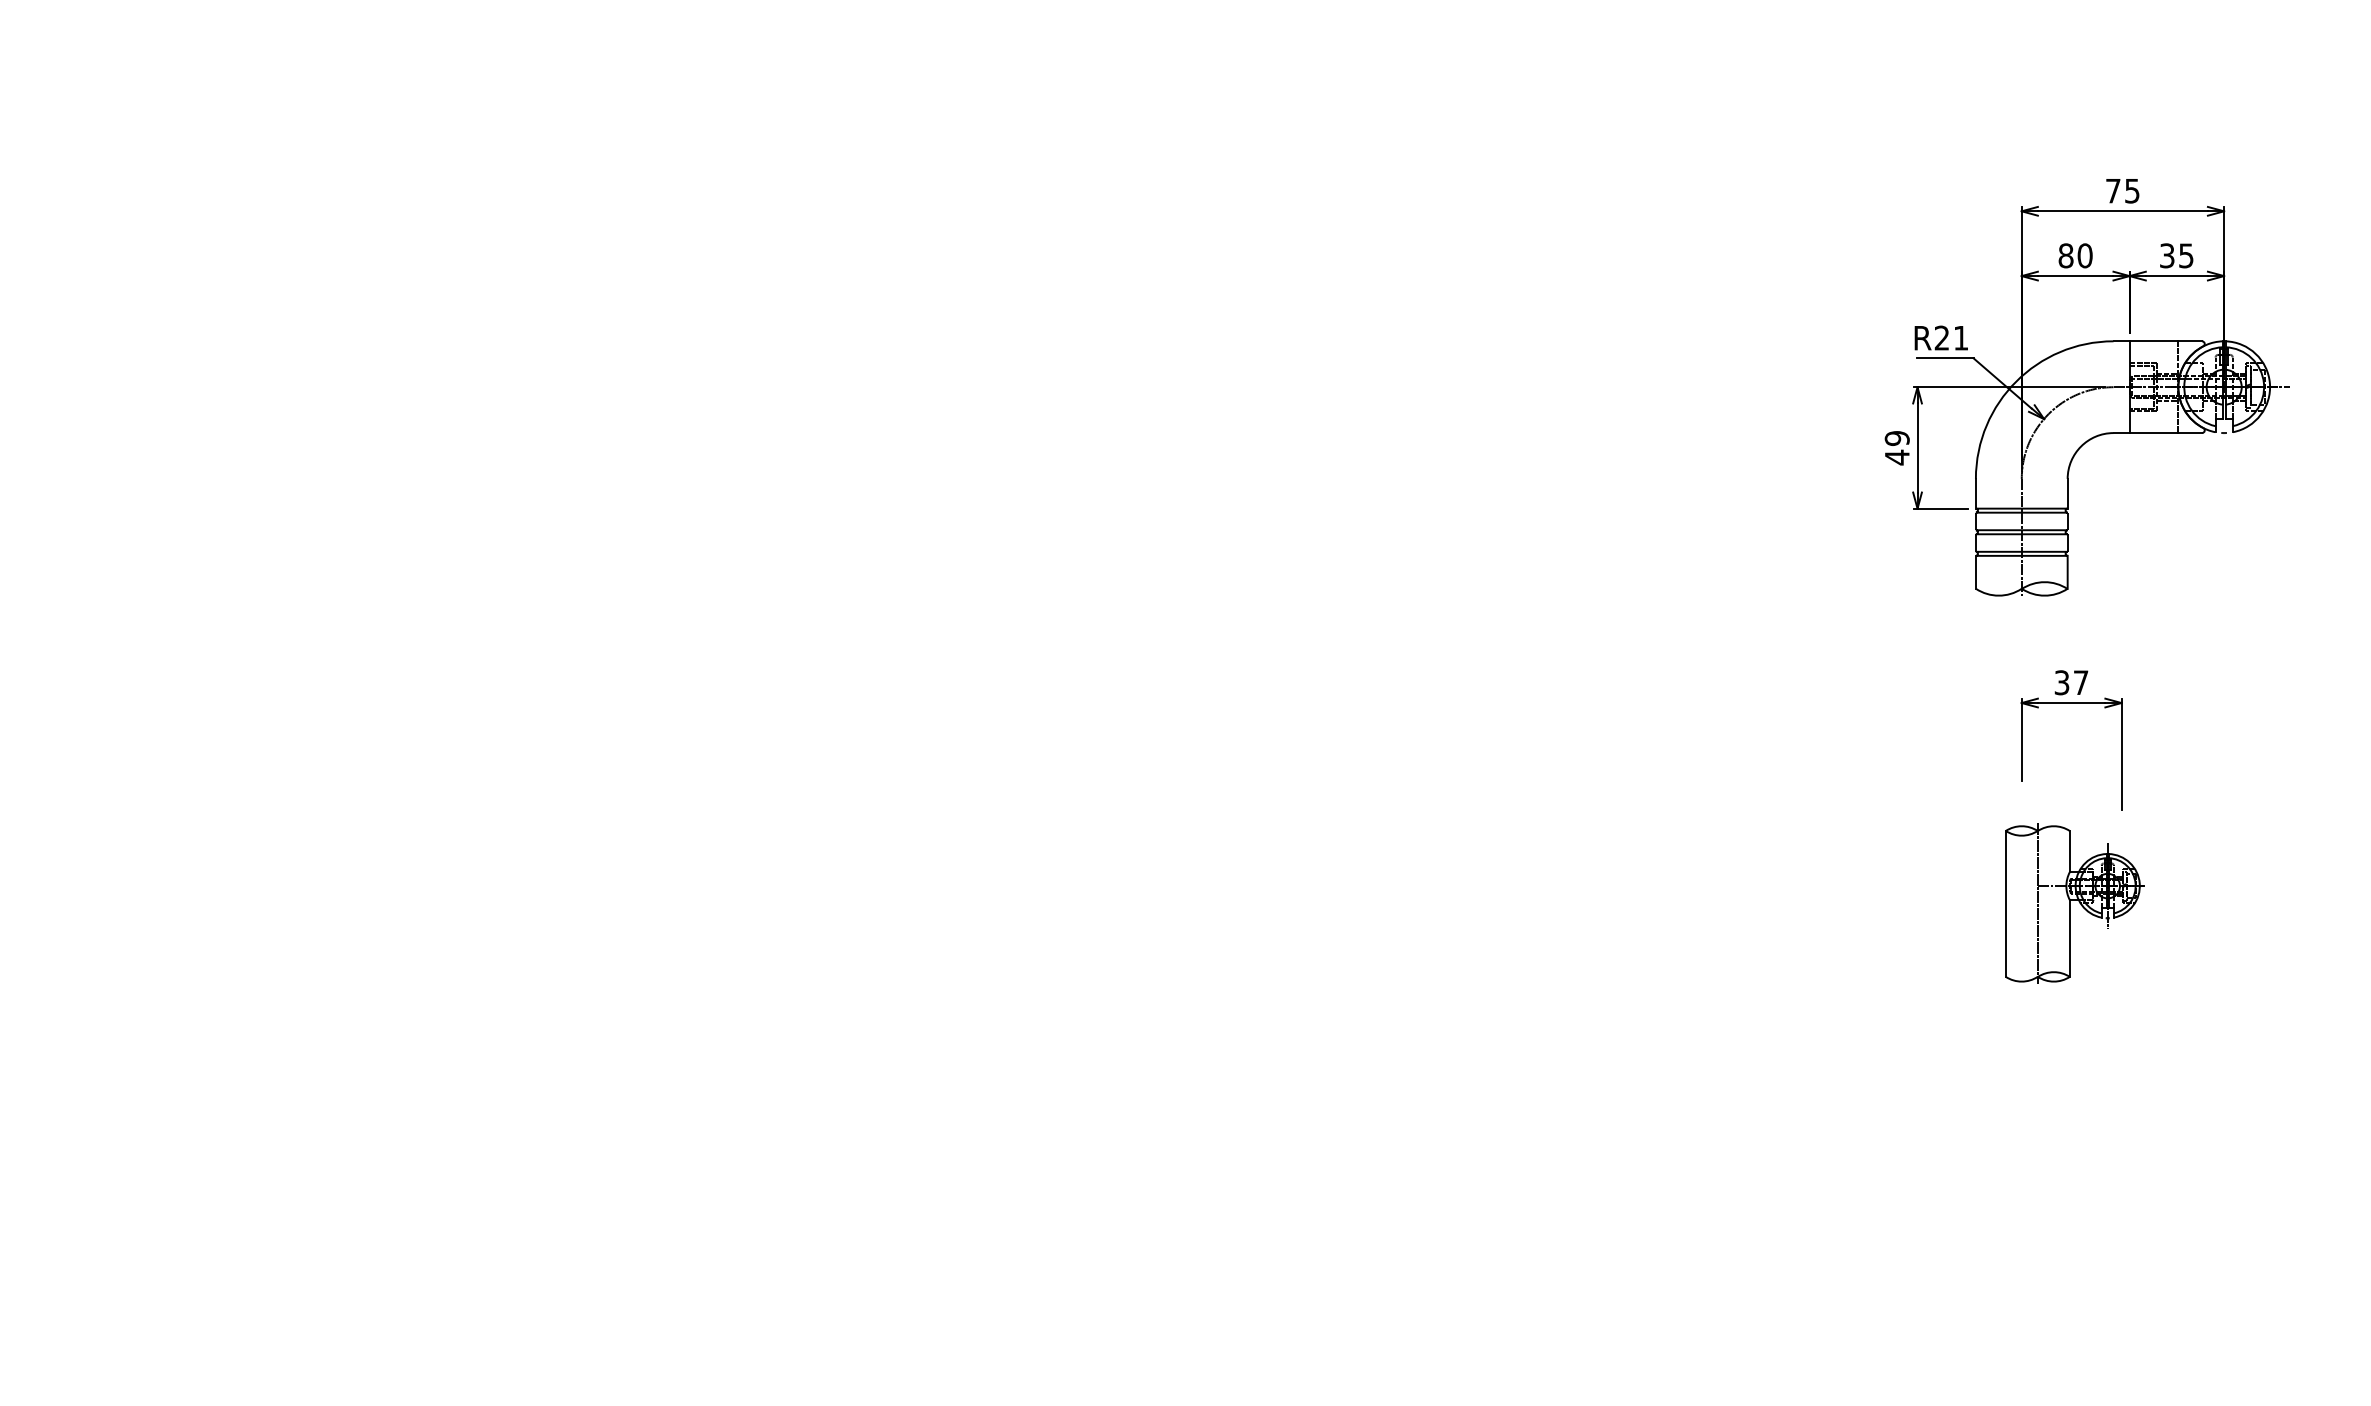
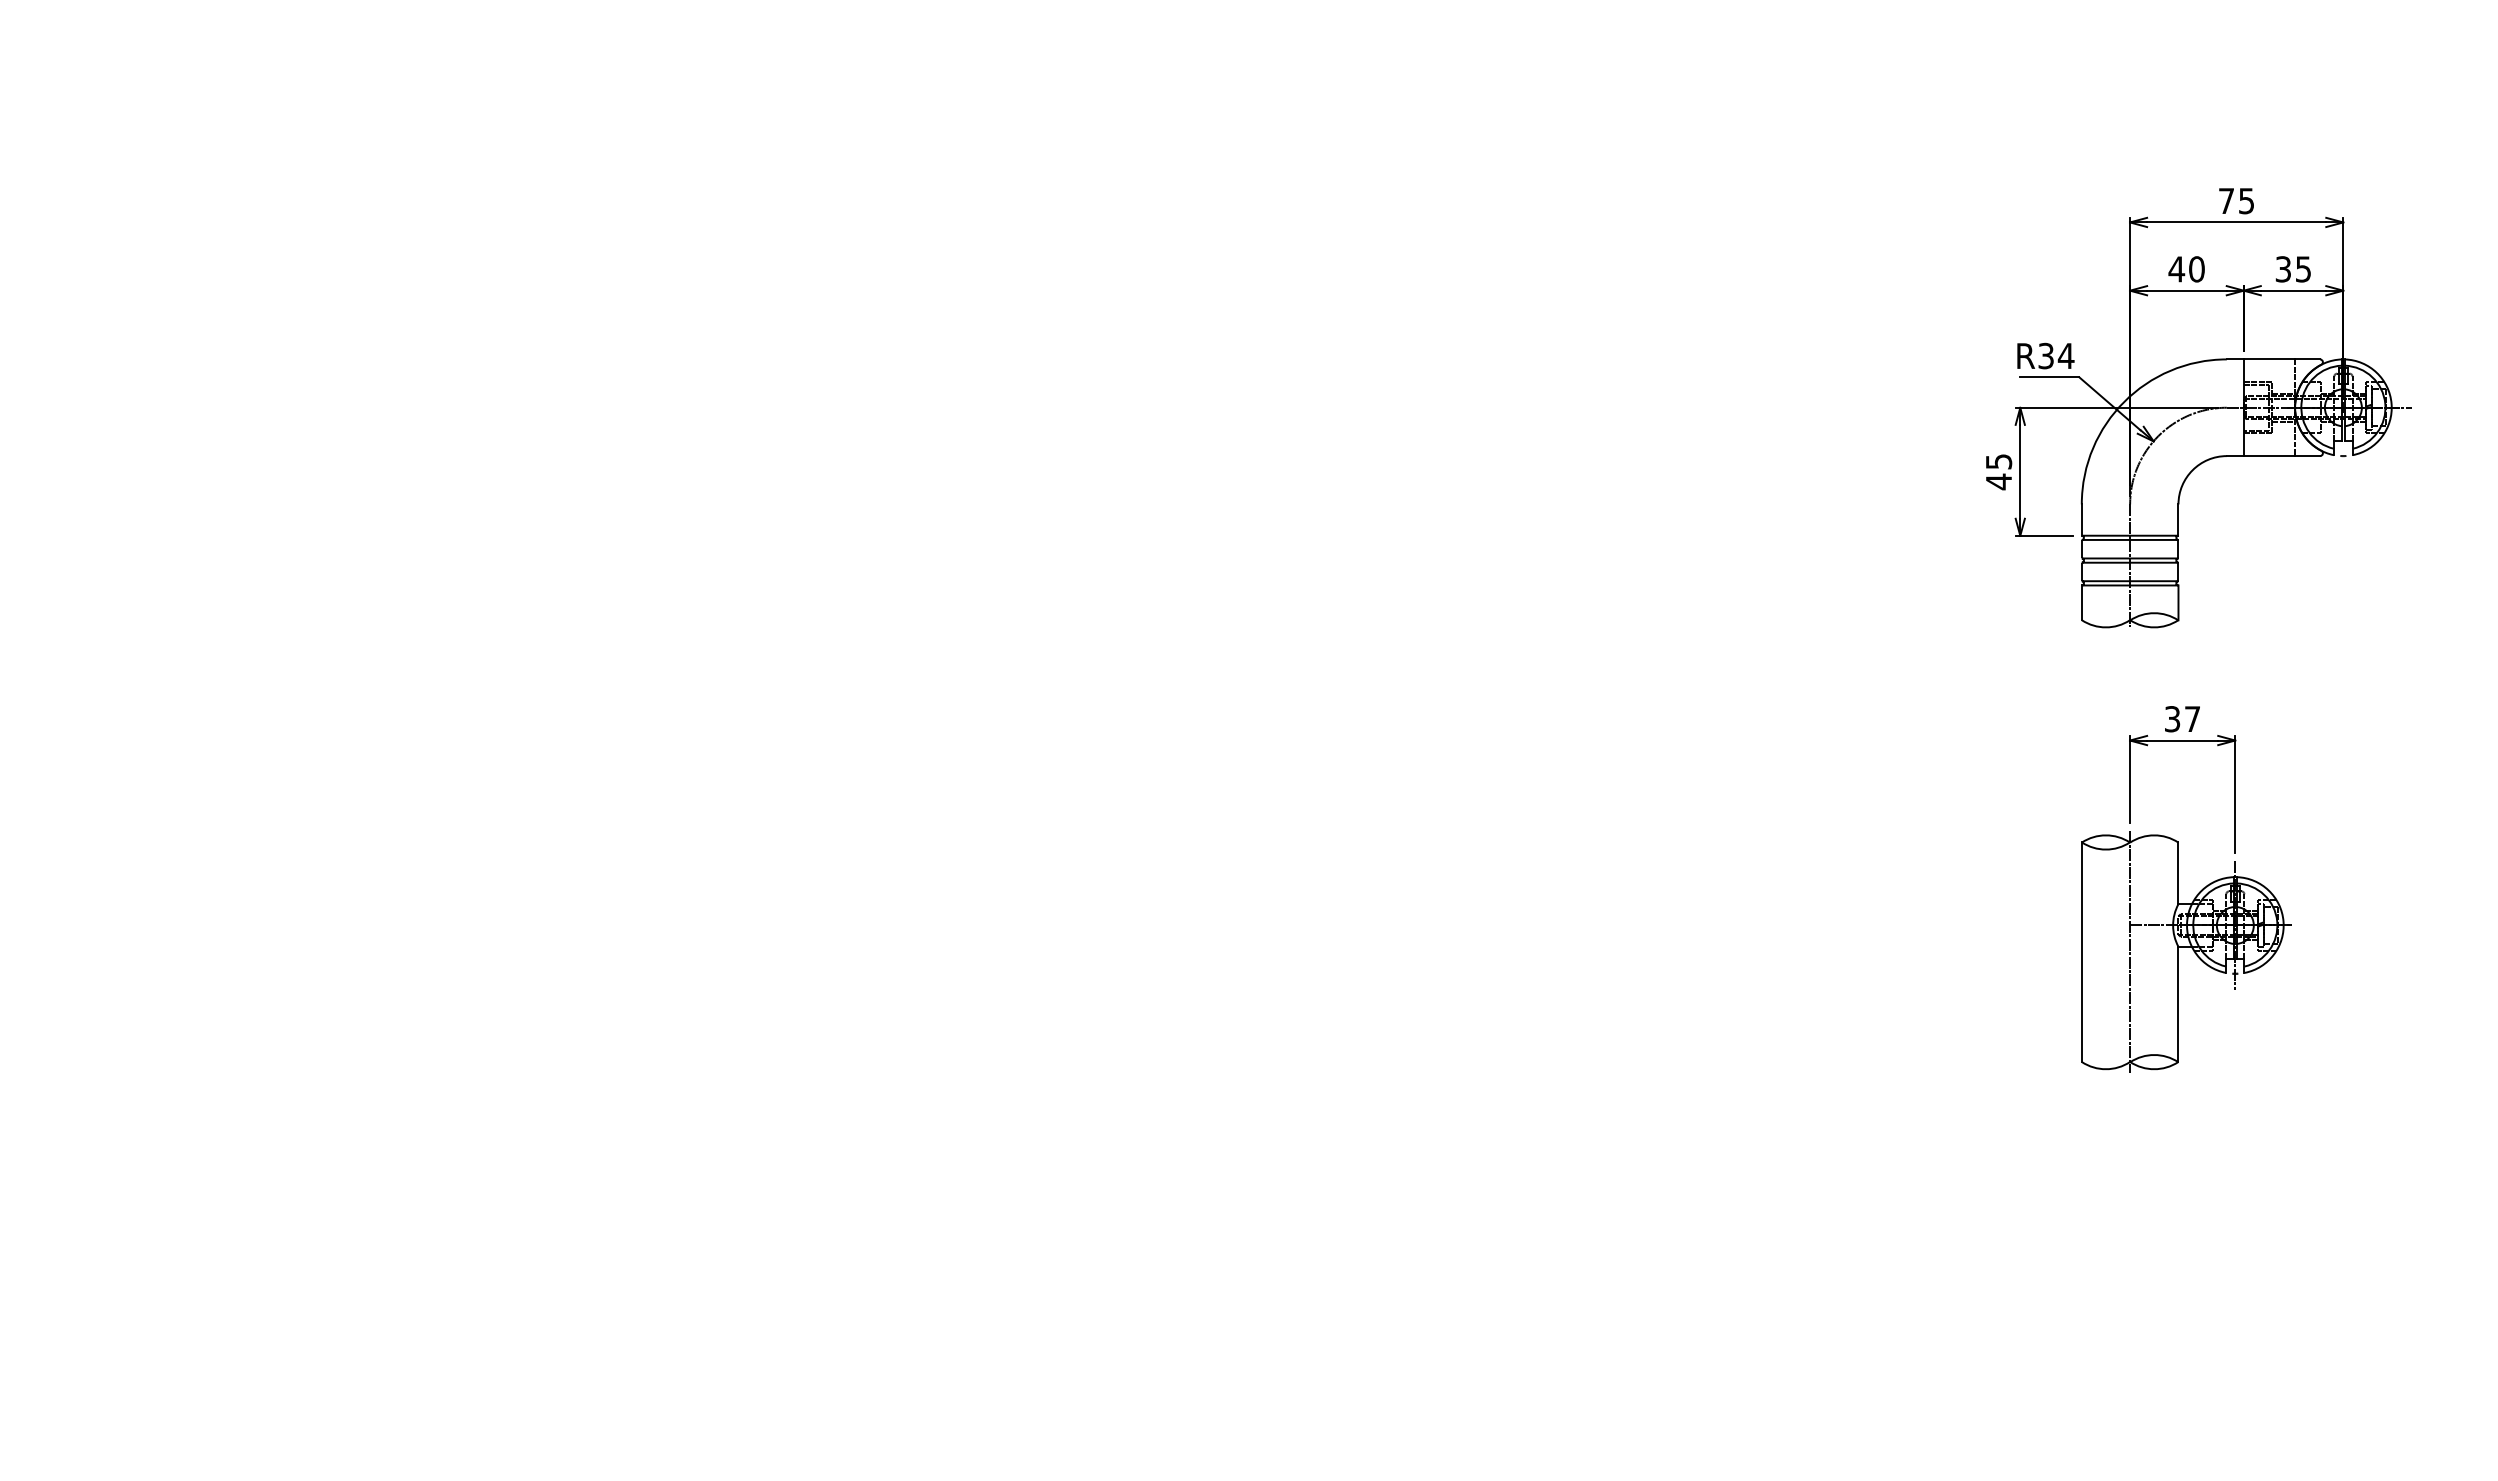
text: (2065, 255) -> (2176, 269), 80 -> 40
text: (1951, 338) -> (2056, 356), R21 -> R34
text: (1896, 438) -> (1998, 461), 49 -> 45
part: (2075, 903) -> (2186, 951), size x1.43

